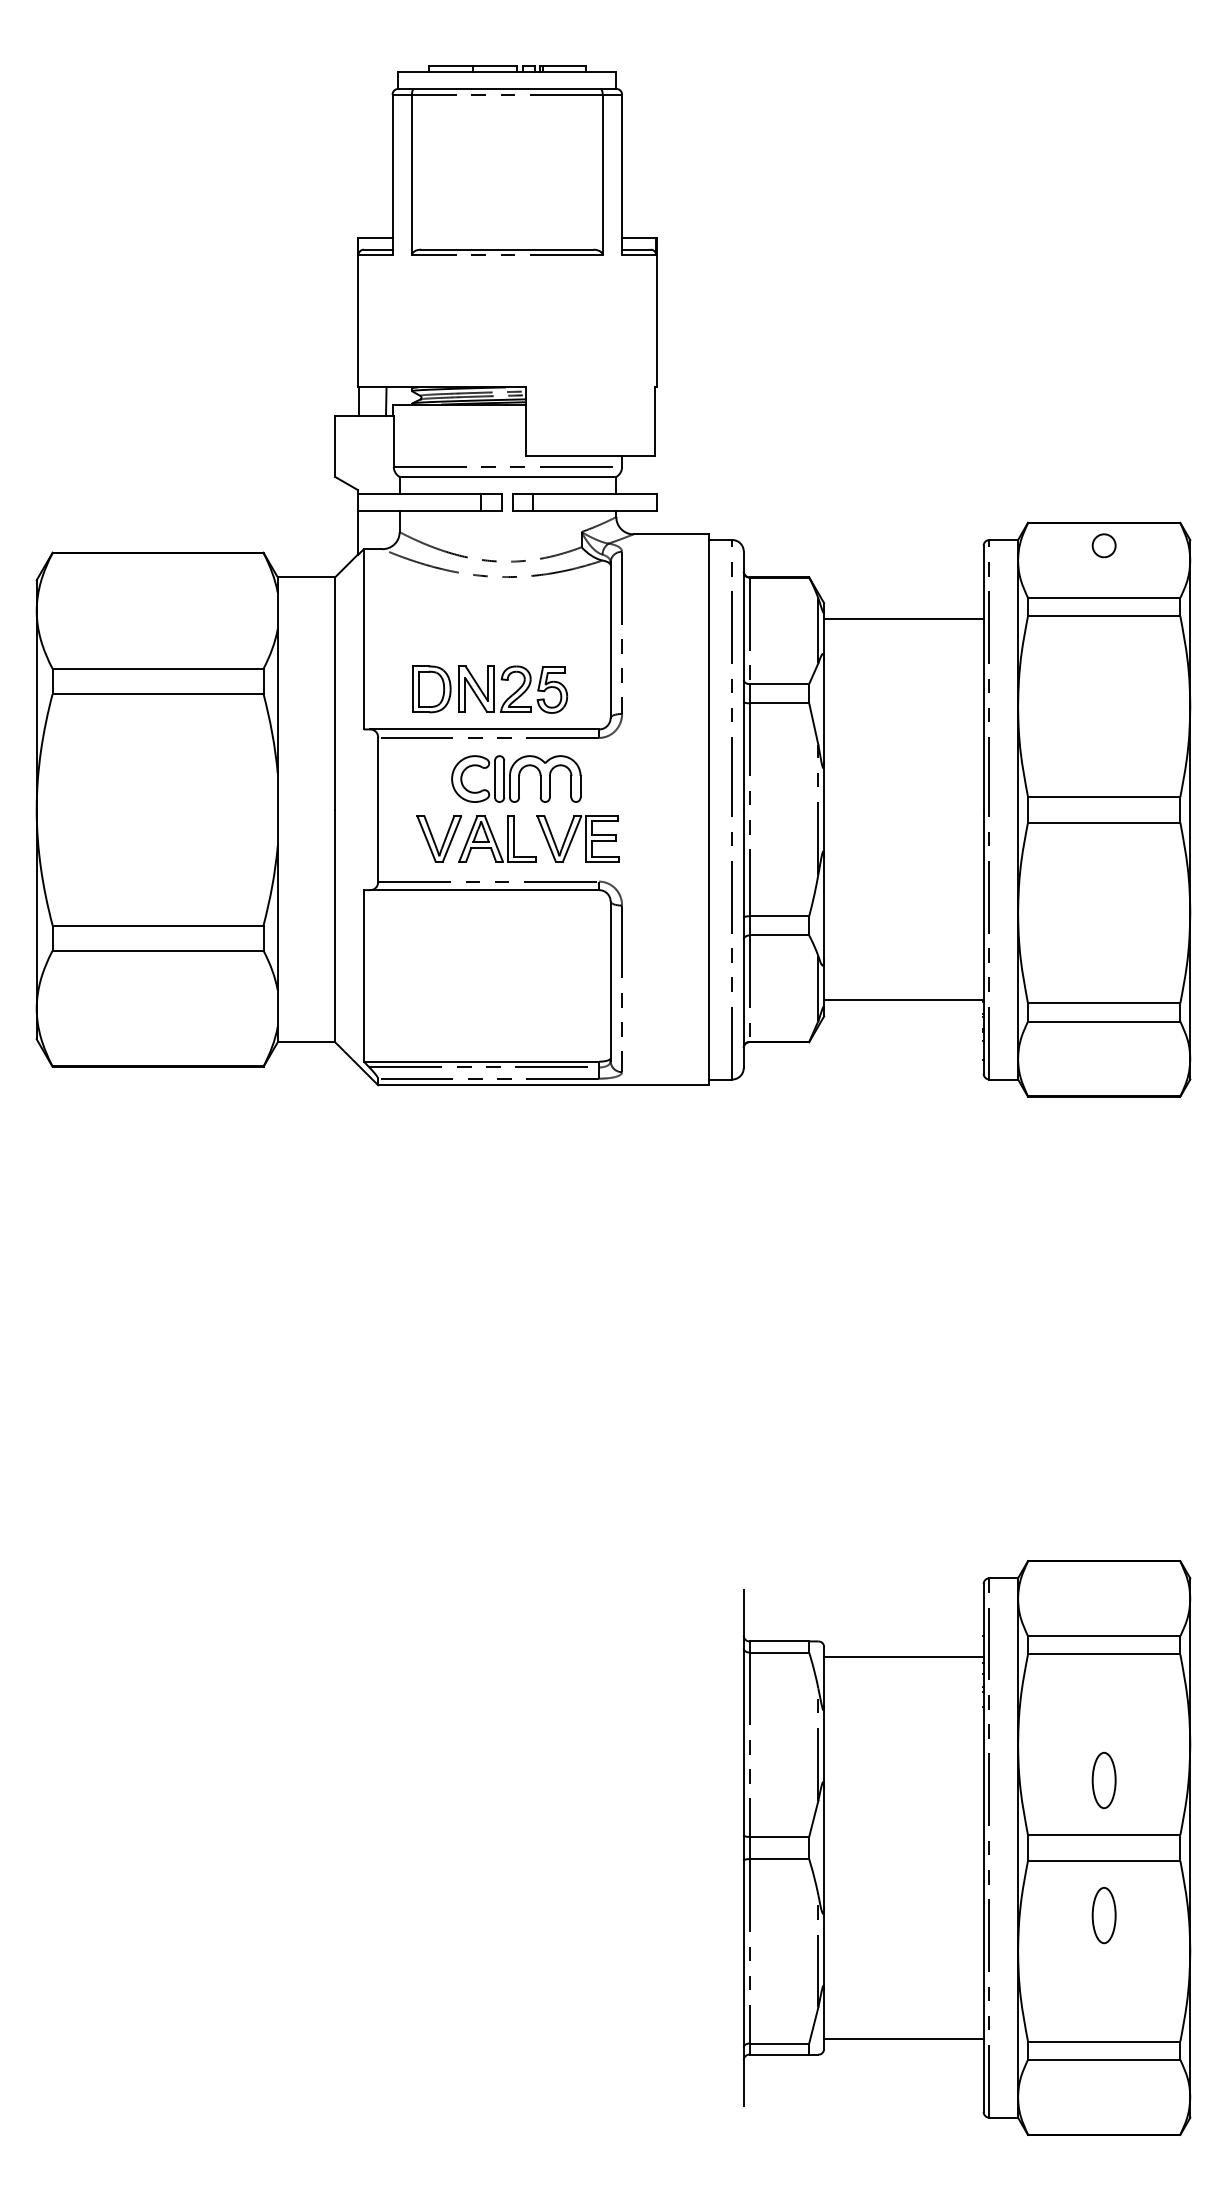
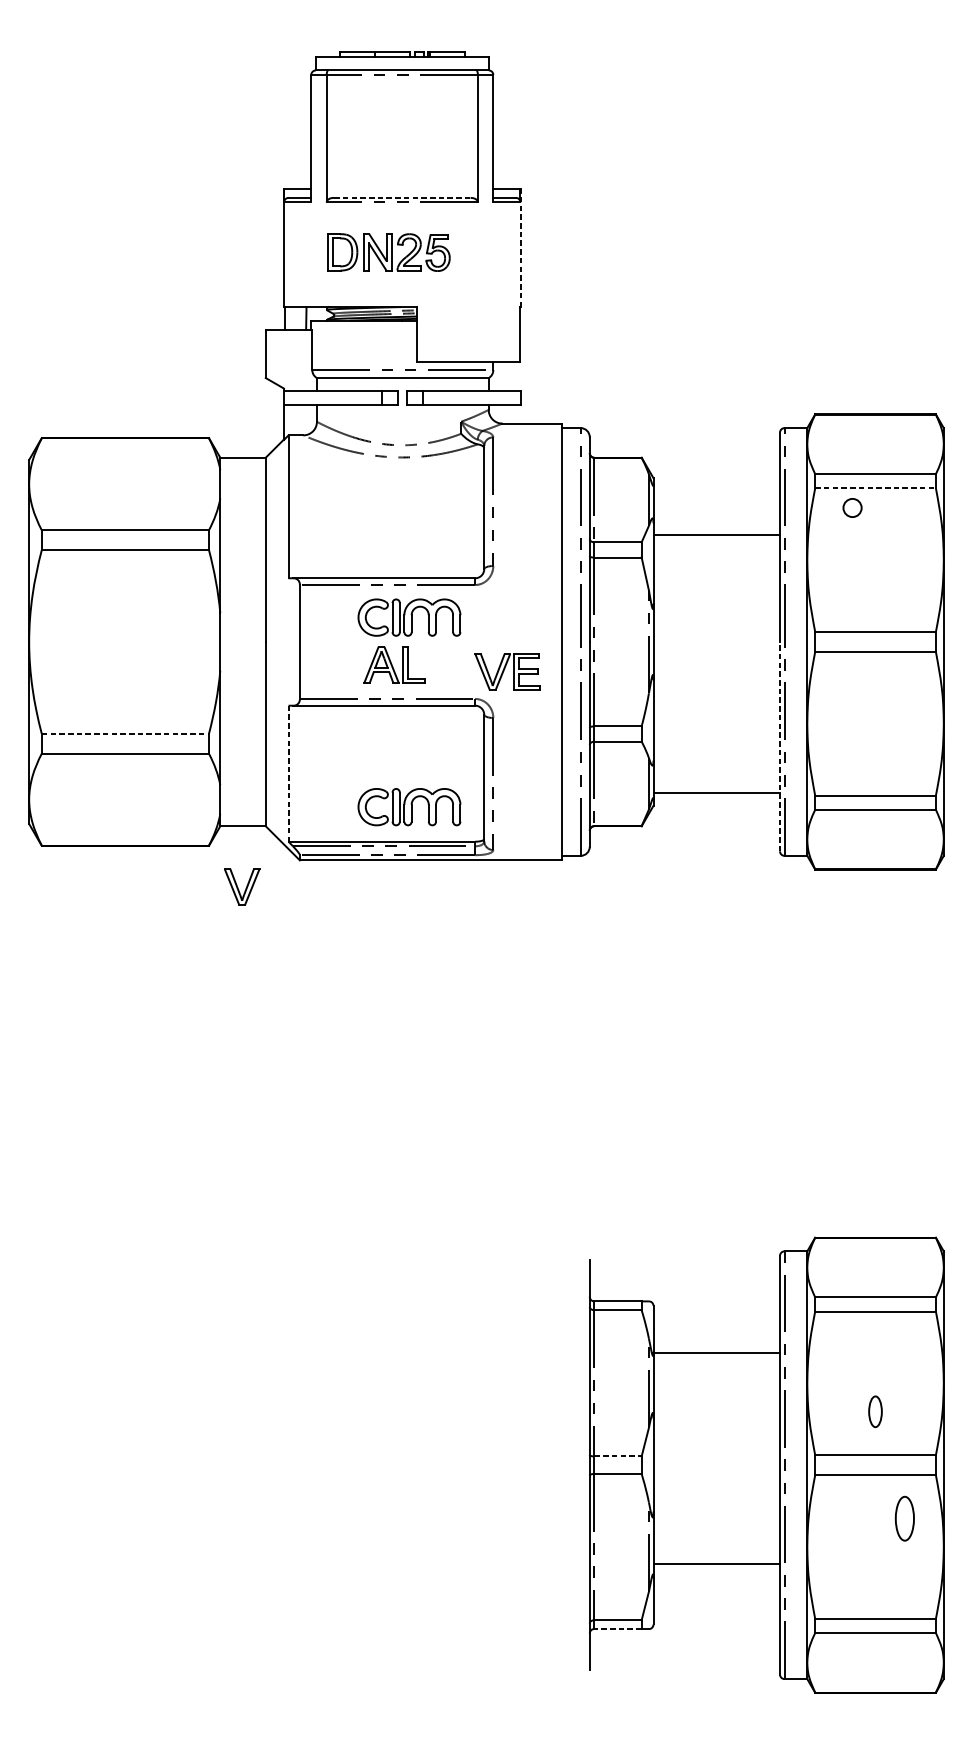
line: (507, 249) -> (402, 197), solid -> dashed
line: (656, 312) -> (520, 247), solid -> dashed
circle: (1103, 545) -> (852, 507), moved
line: (1104, 616) -> (875, 488), solid -> dashed
line: (903, 619) -> (716, 535), moved
part: (490, 689) -> (388, 252), moved
part: (438, 838) -> (241, 886), moved
part: (577, 838) -> (507, 671), moved
line: (158, 925) -> (125, 733), solid -> dashed
line: (983, 941) -> (779, 746), solid -> dashed
line: (363, 975) -> (288, 773), solid -> dashed
part: (516, 1017) -> (409, 806), added
line: (903, 1657) -> (716, 1352), moved
part: (1103, 1780) -> (875, 1411), size x0.7
line: (779, 1836) -> (618, 1456), solid -> dashed
part: (1103, 1915) -> (904, 1518), moved
line: (903, 2038) -> (716, 1563), moved
line: (779, 2054) -> (618, 1628), solid -> dashed

